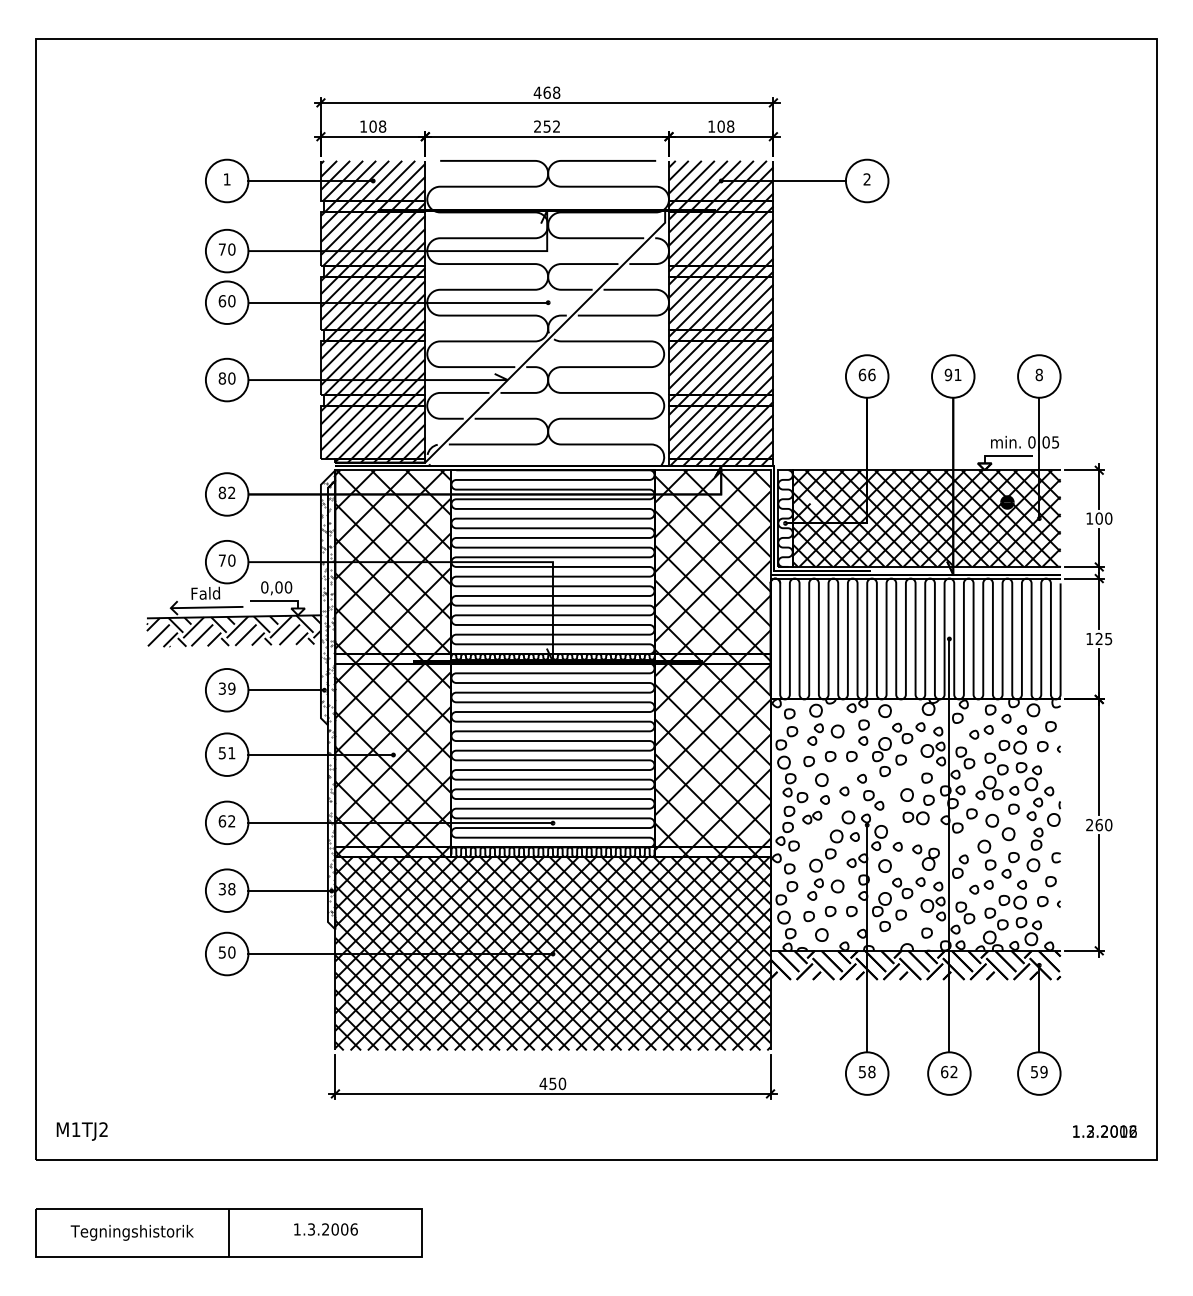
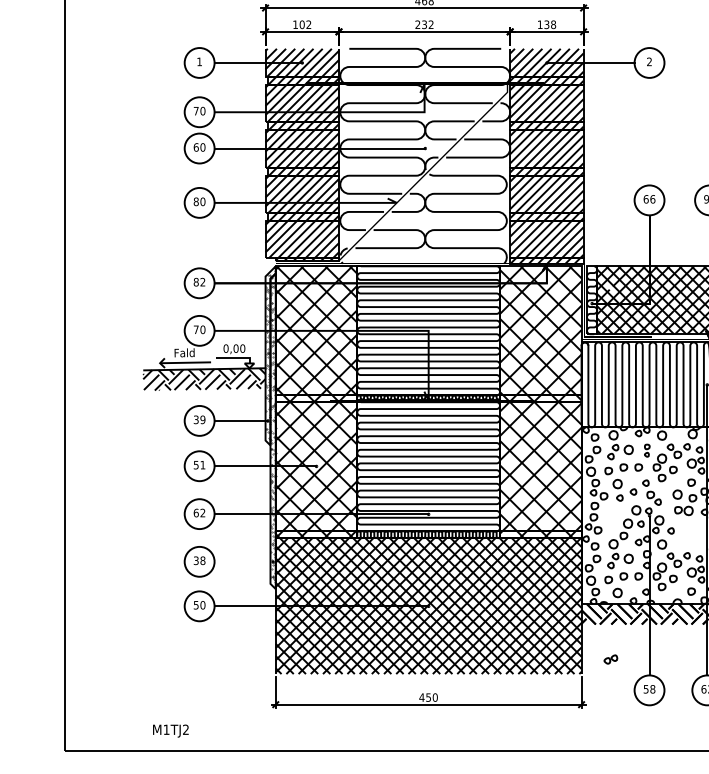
text: (547, 125) -> (424, 23), 252 -> 232
text: (382, 126) -> (308, 24), 108 -> 102
text: (720, 126) -> (546, 24), 108 -> 138
part: (863, 732) -> (646, 450), size x0.7
part: (812, 817) -> (611, 659), moved
part: (925, 857) -> (690, 538), removed
line: (289, 891) -> (243, 562), removed
text: (81, 1131) -> (170, 731), moved

